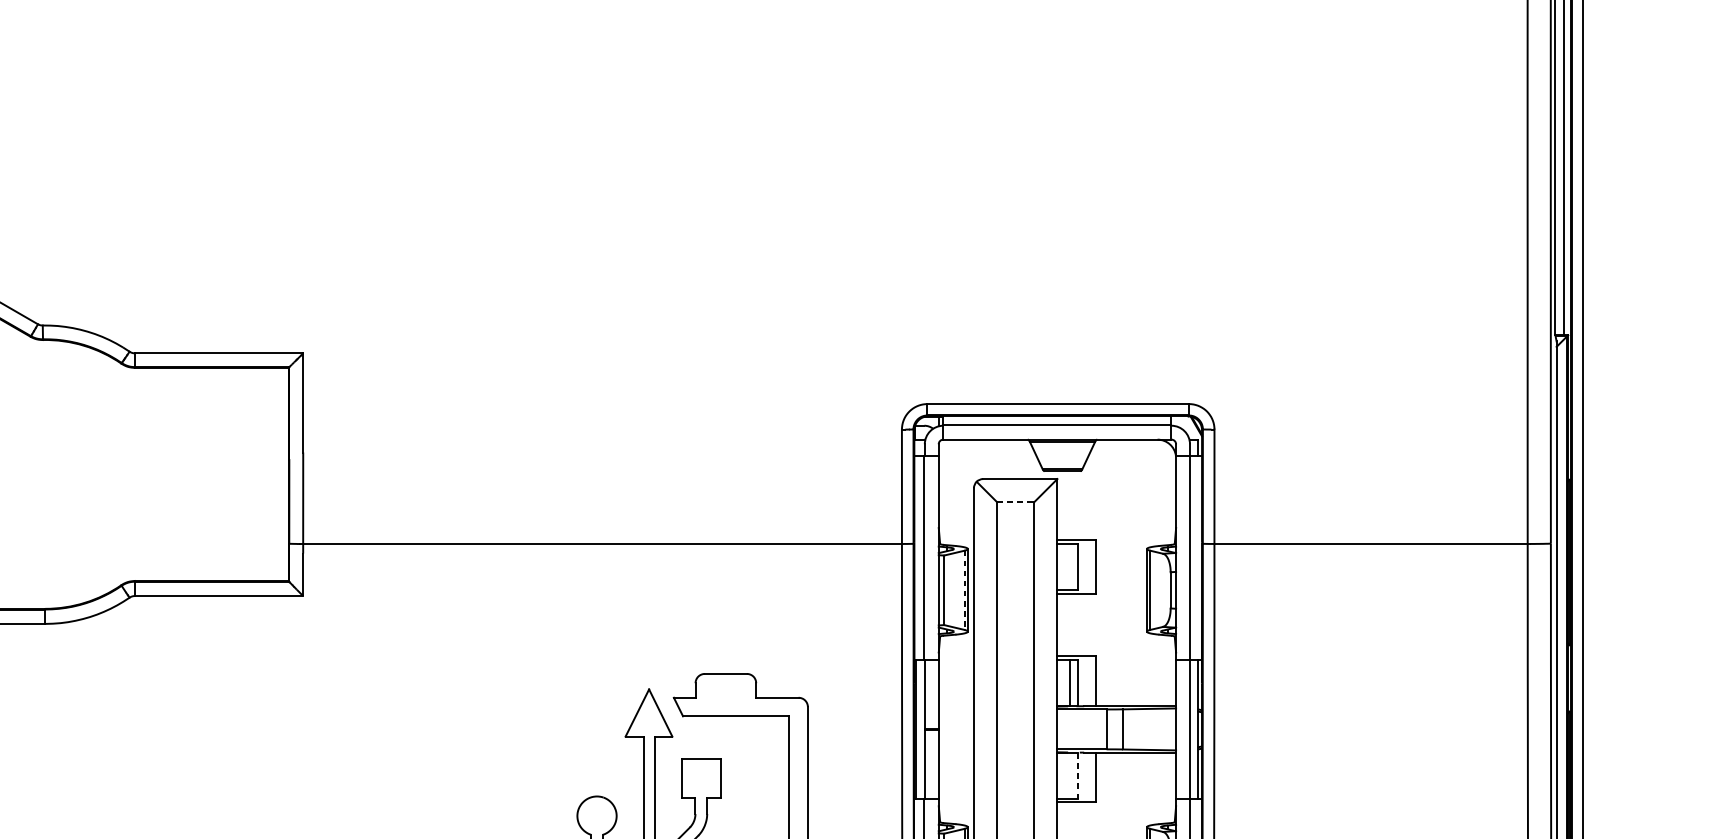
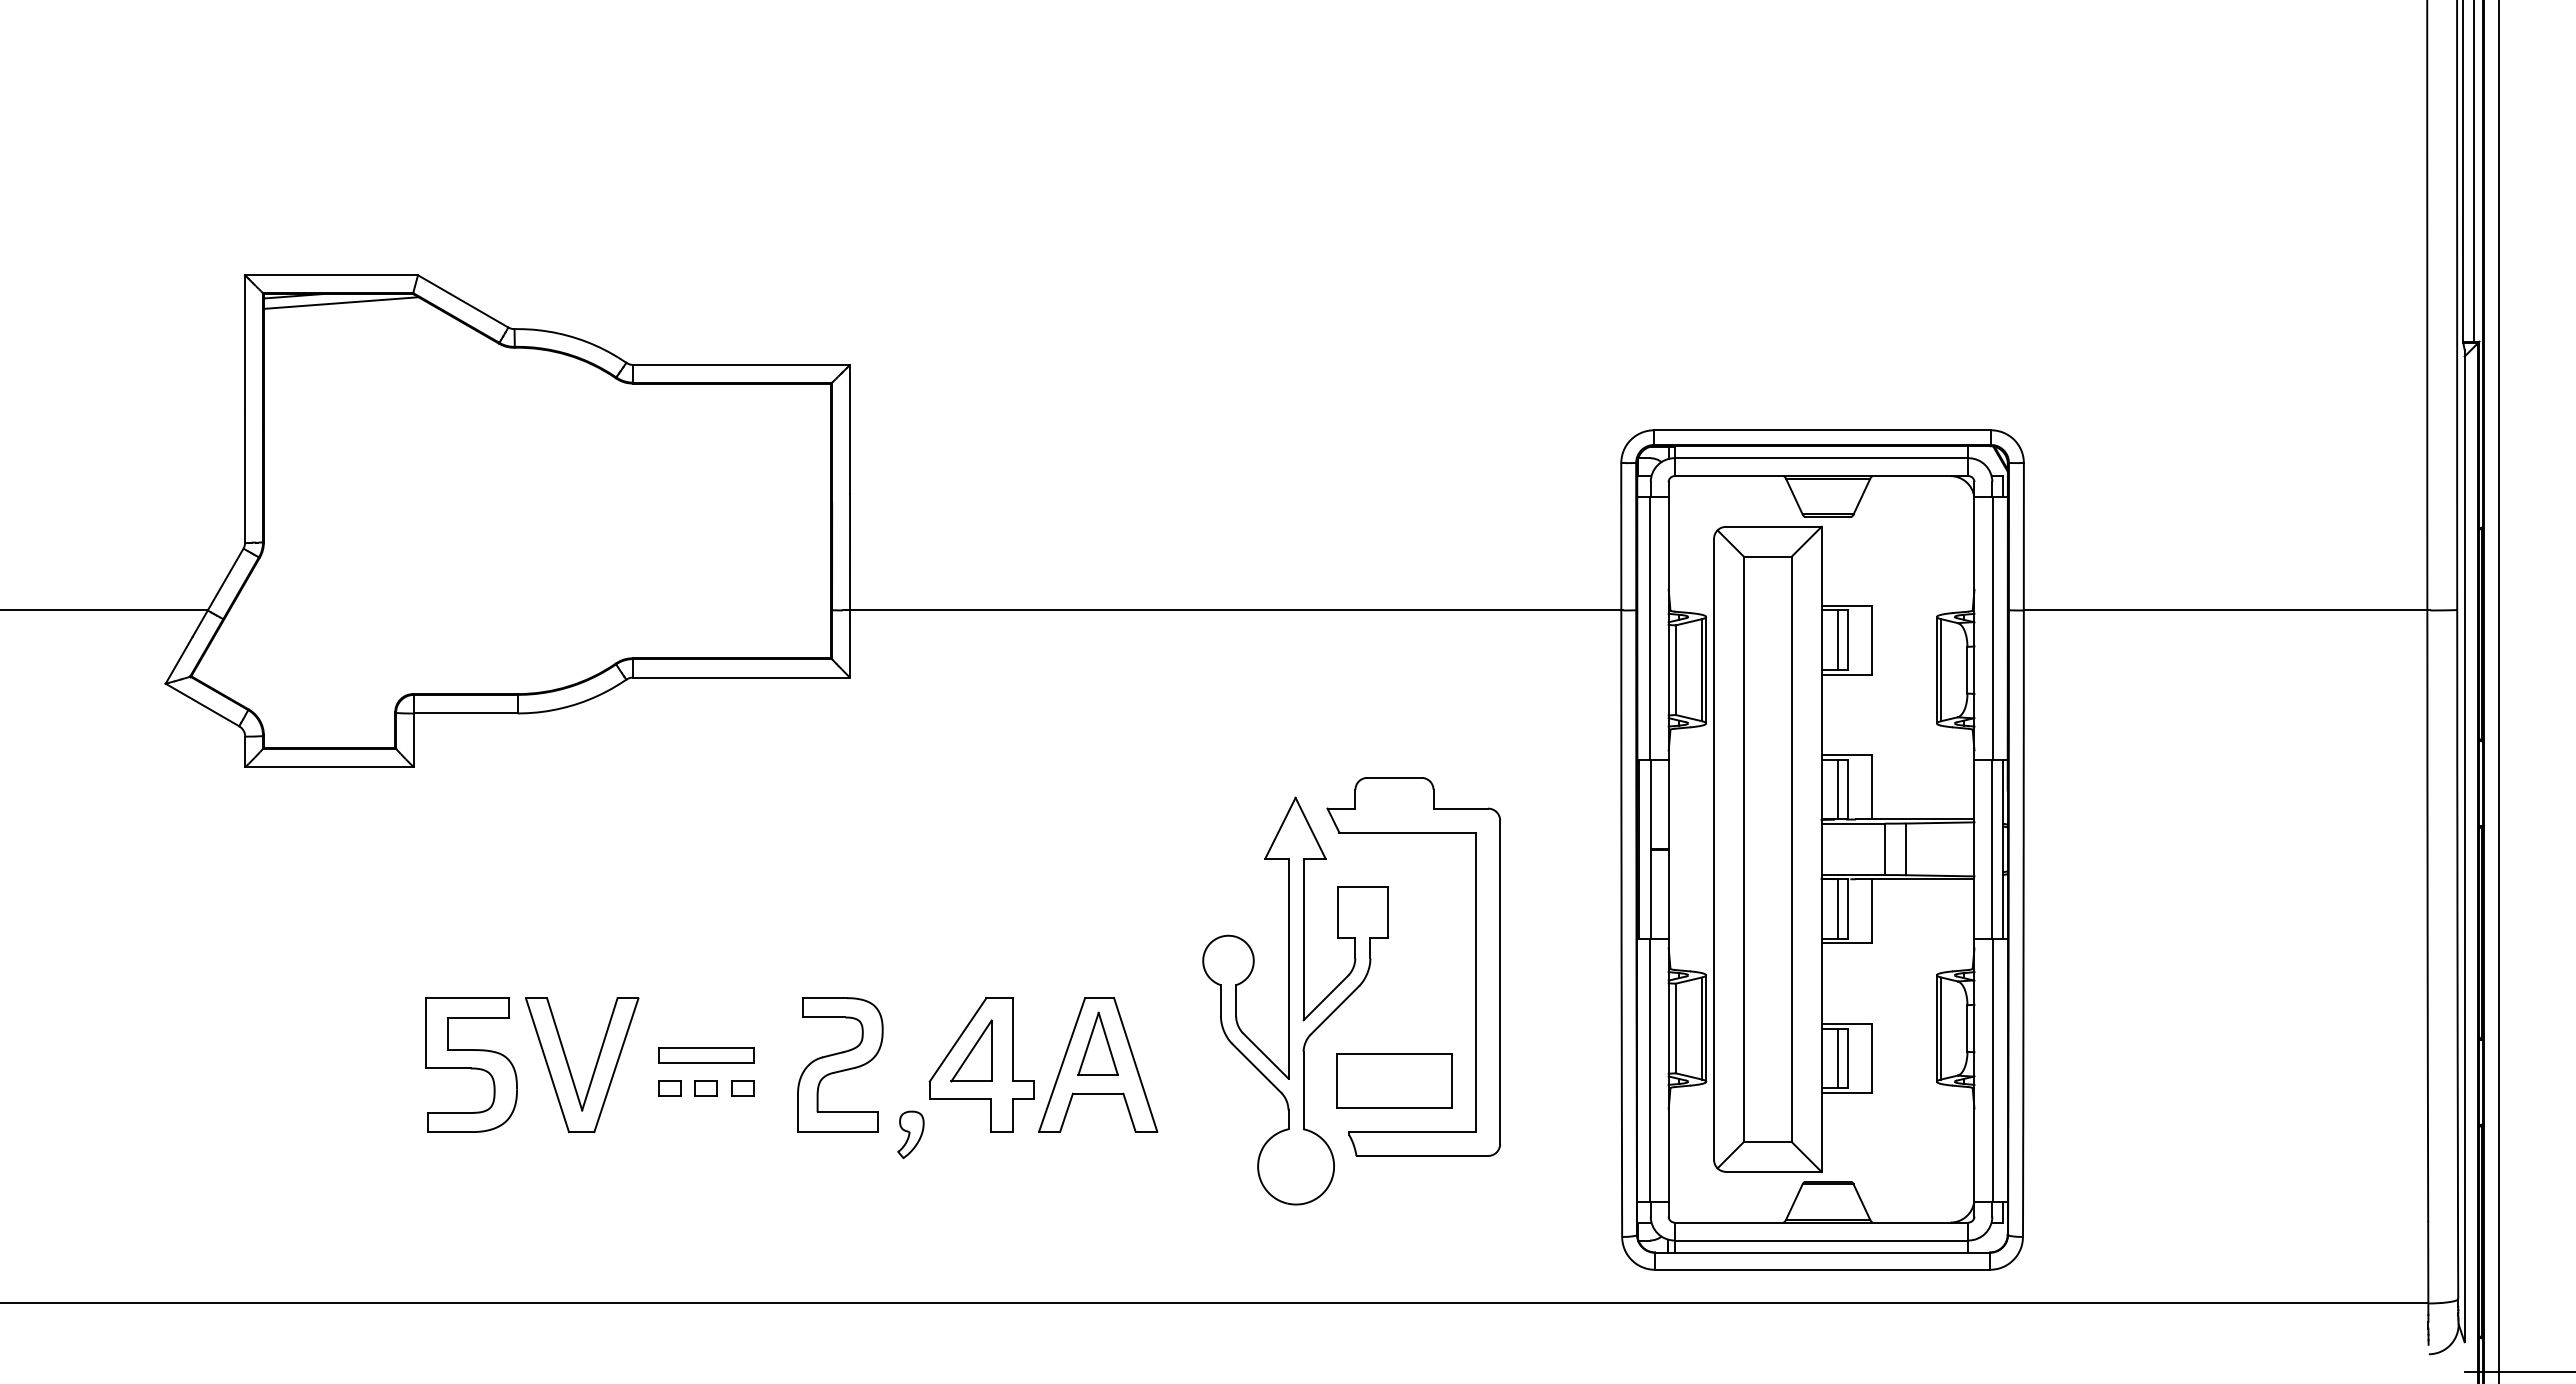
line: (1015, 502) -> (1767, 556), dashed -> solid
line: (1070, 567) -> (1838, 640), added
line: (964, 590) -> (1701, 670), dashed -> solid
line: (1070, 775) -> (1838, 908), added
line: (1078, 776) -> (1848, 909), dashed -> solid

